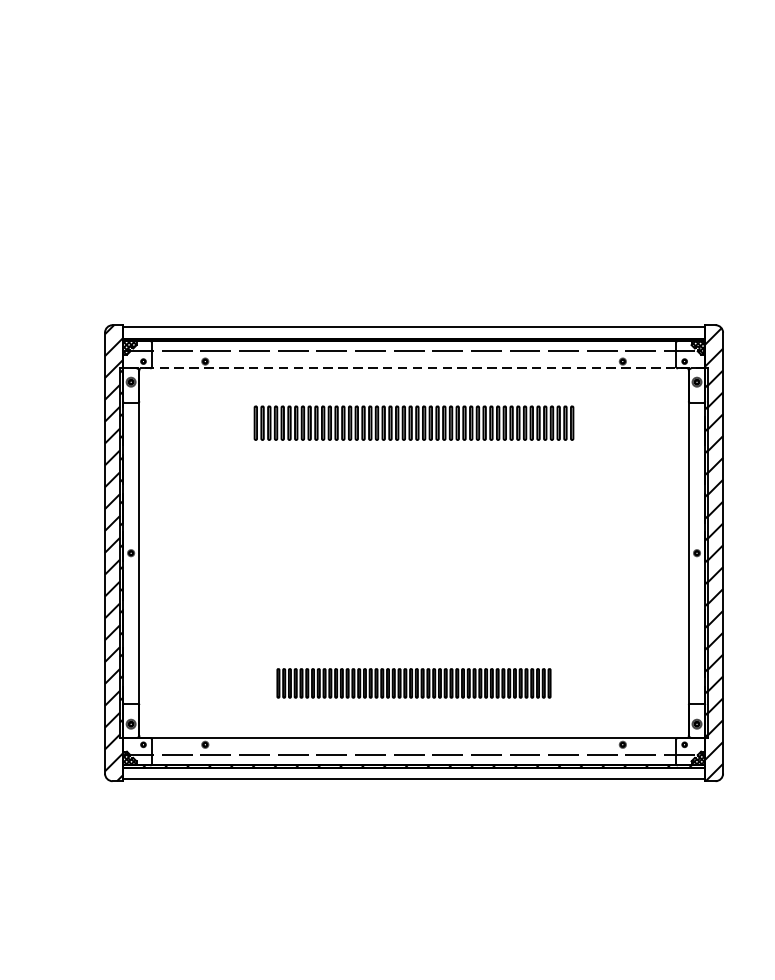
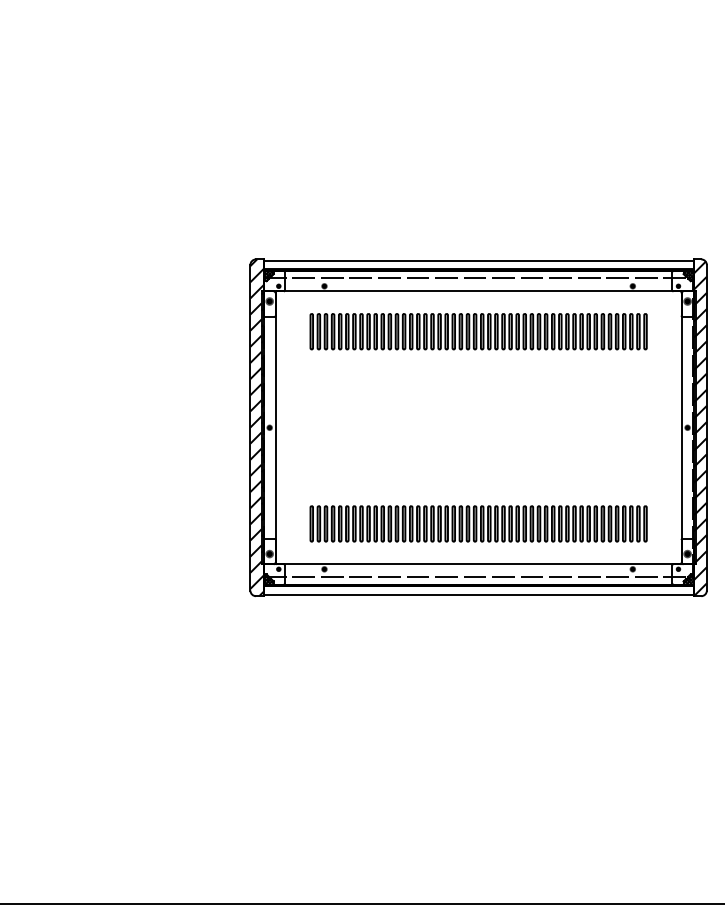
line: (413, 368) -> (478, 291), dashed -> solid
part: (413, 422) -> (478, 331), size x1.43
part: (413, 682) -> (478, 523), size x1.67

